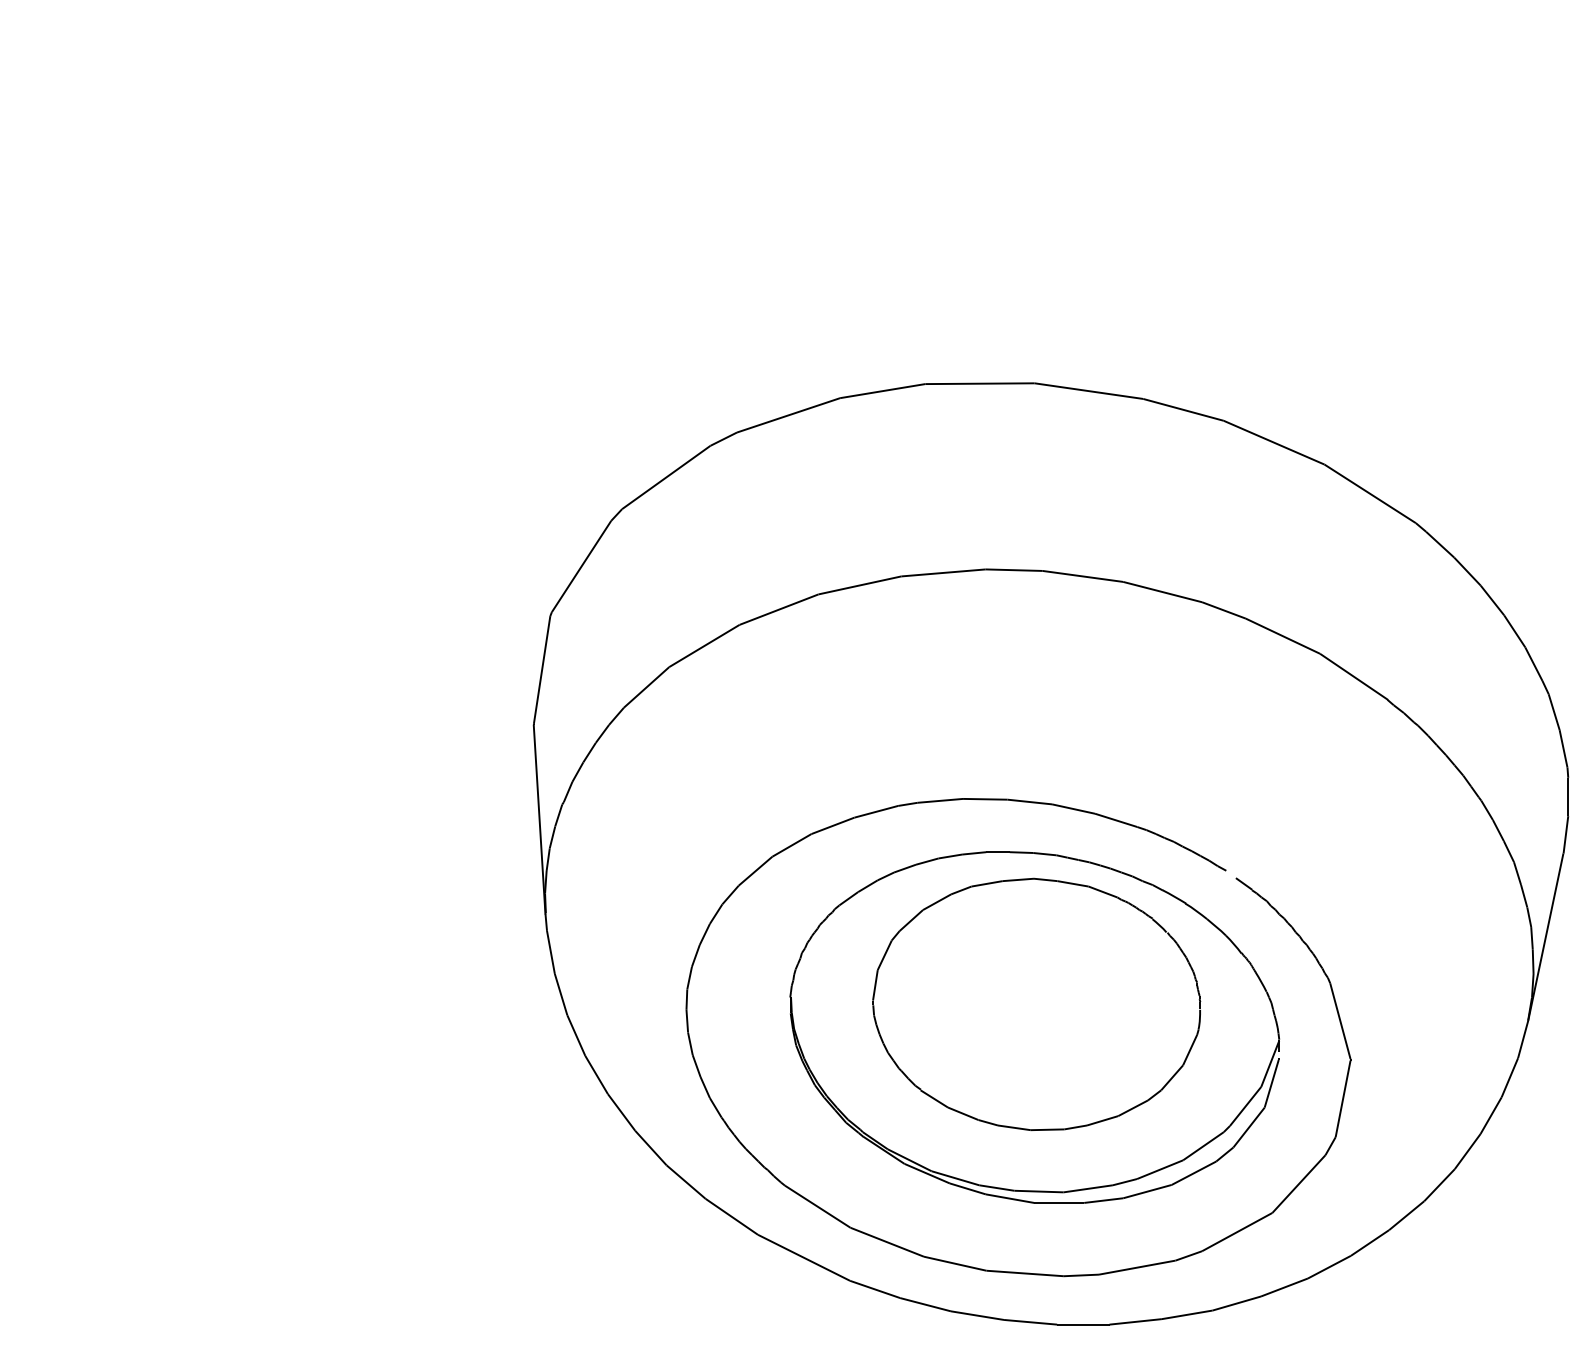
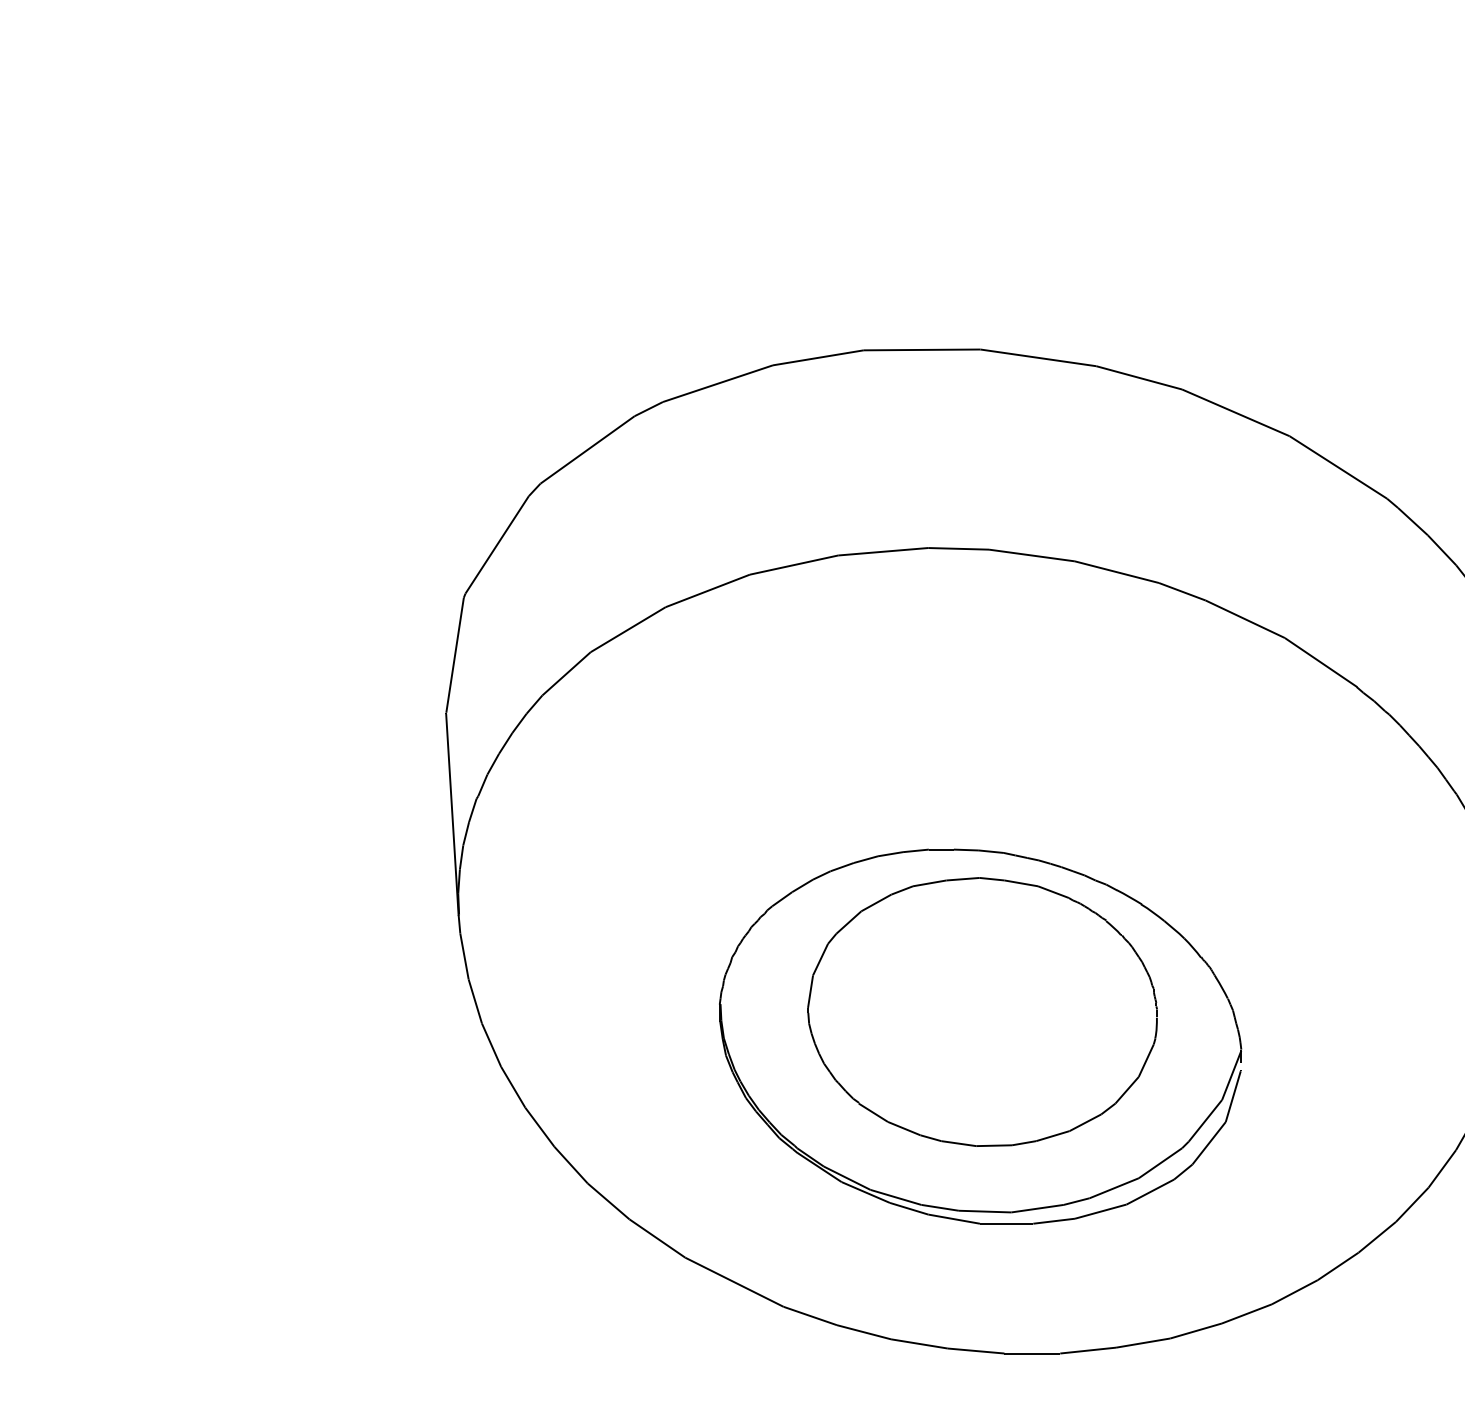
part: (964, 1264) -> (905, 1289), removed

